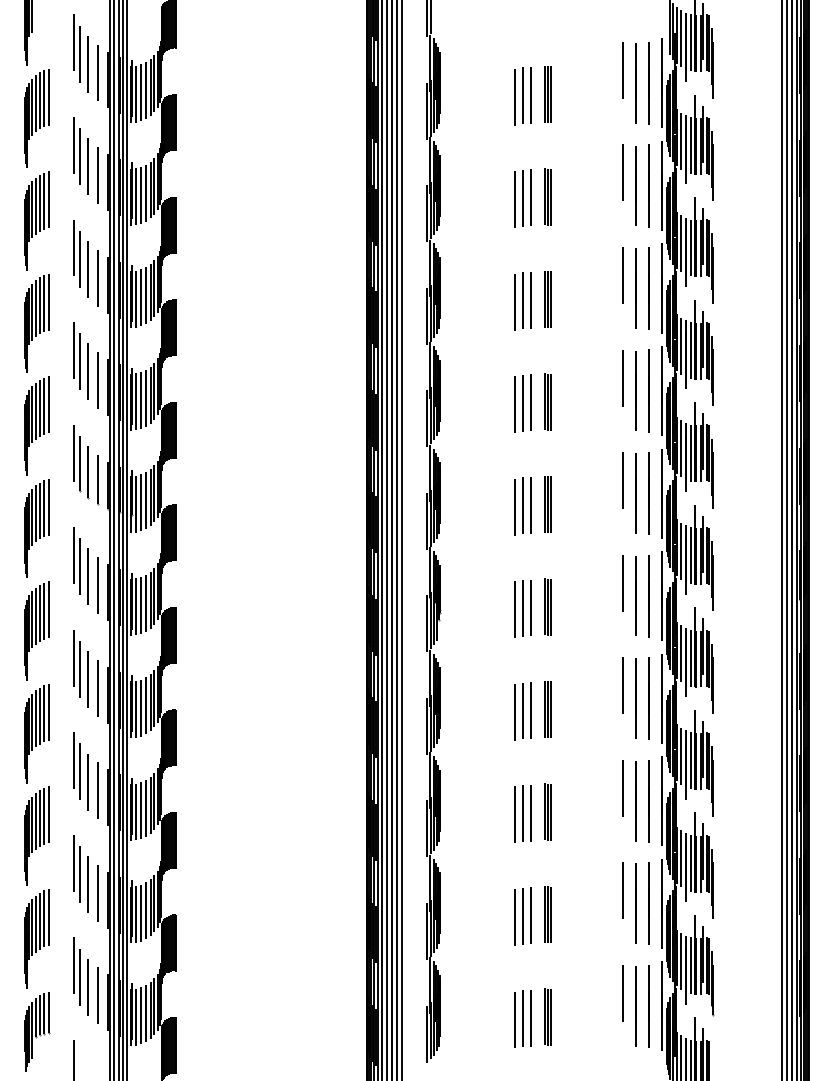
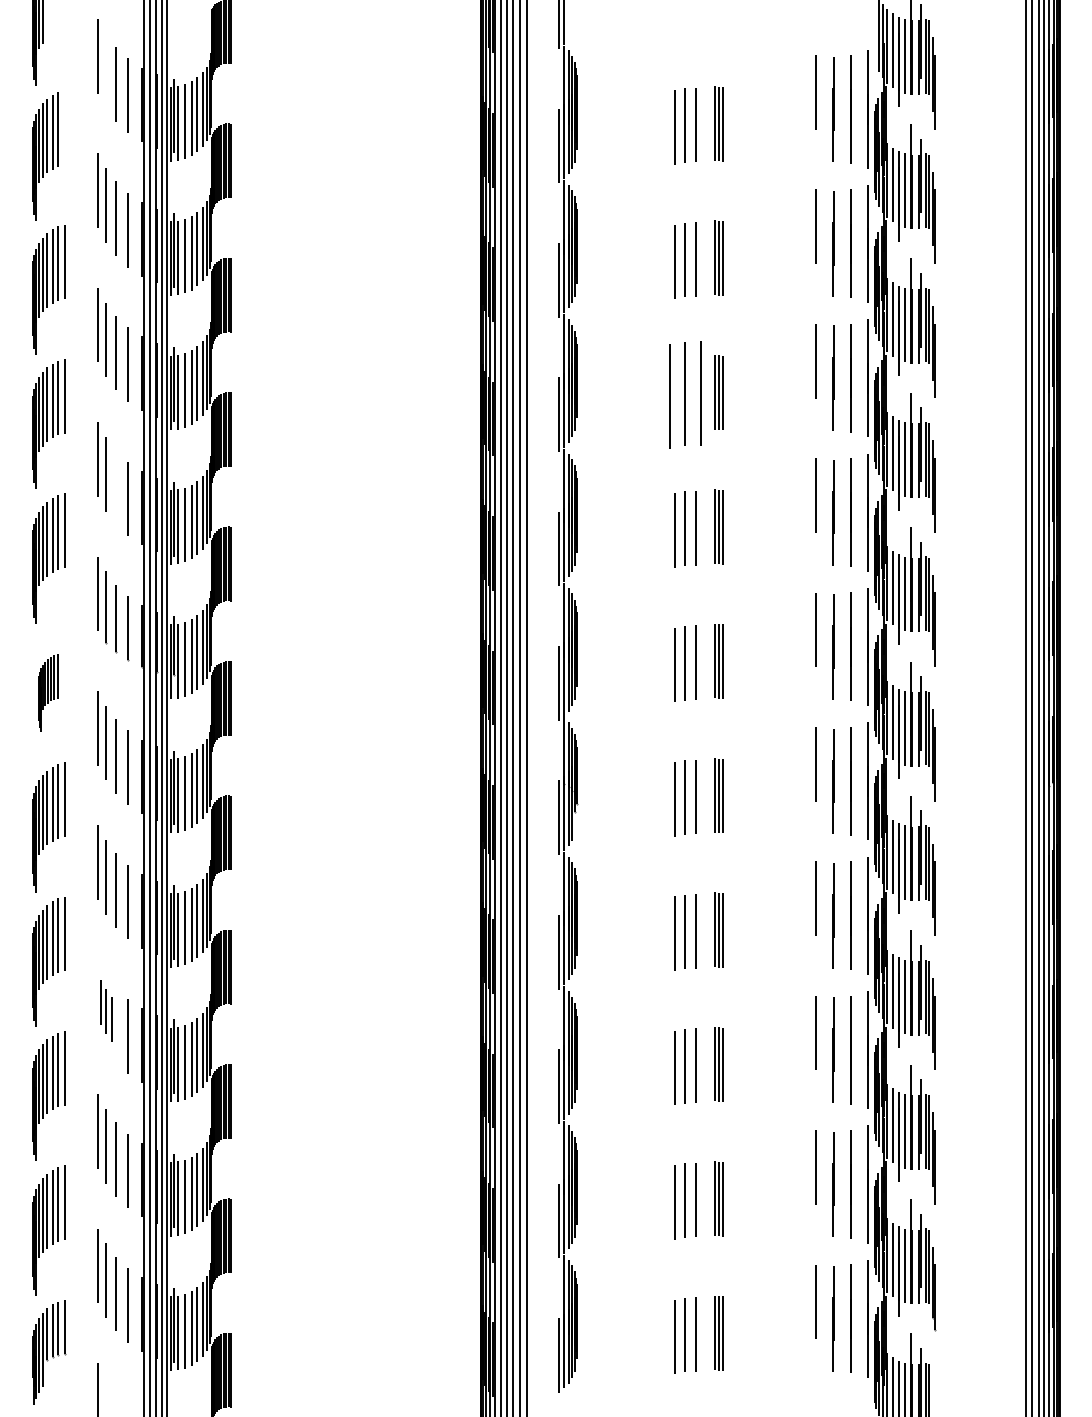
line: (80, 53) -> (105, 70), removed
line: (49, 96) -> (65, 126), removed
part: (522, 301) -> (684, 395), size x1.4
line: (88, 371) -> (116, 487), removed
part: (36, 528) -> (47, 692), size x0.6
part: (80, 771) -> (105, 1011), size x0.6

